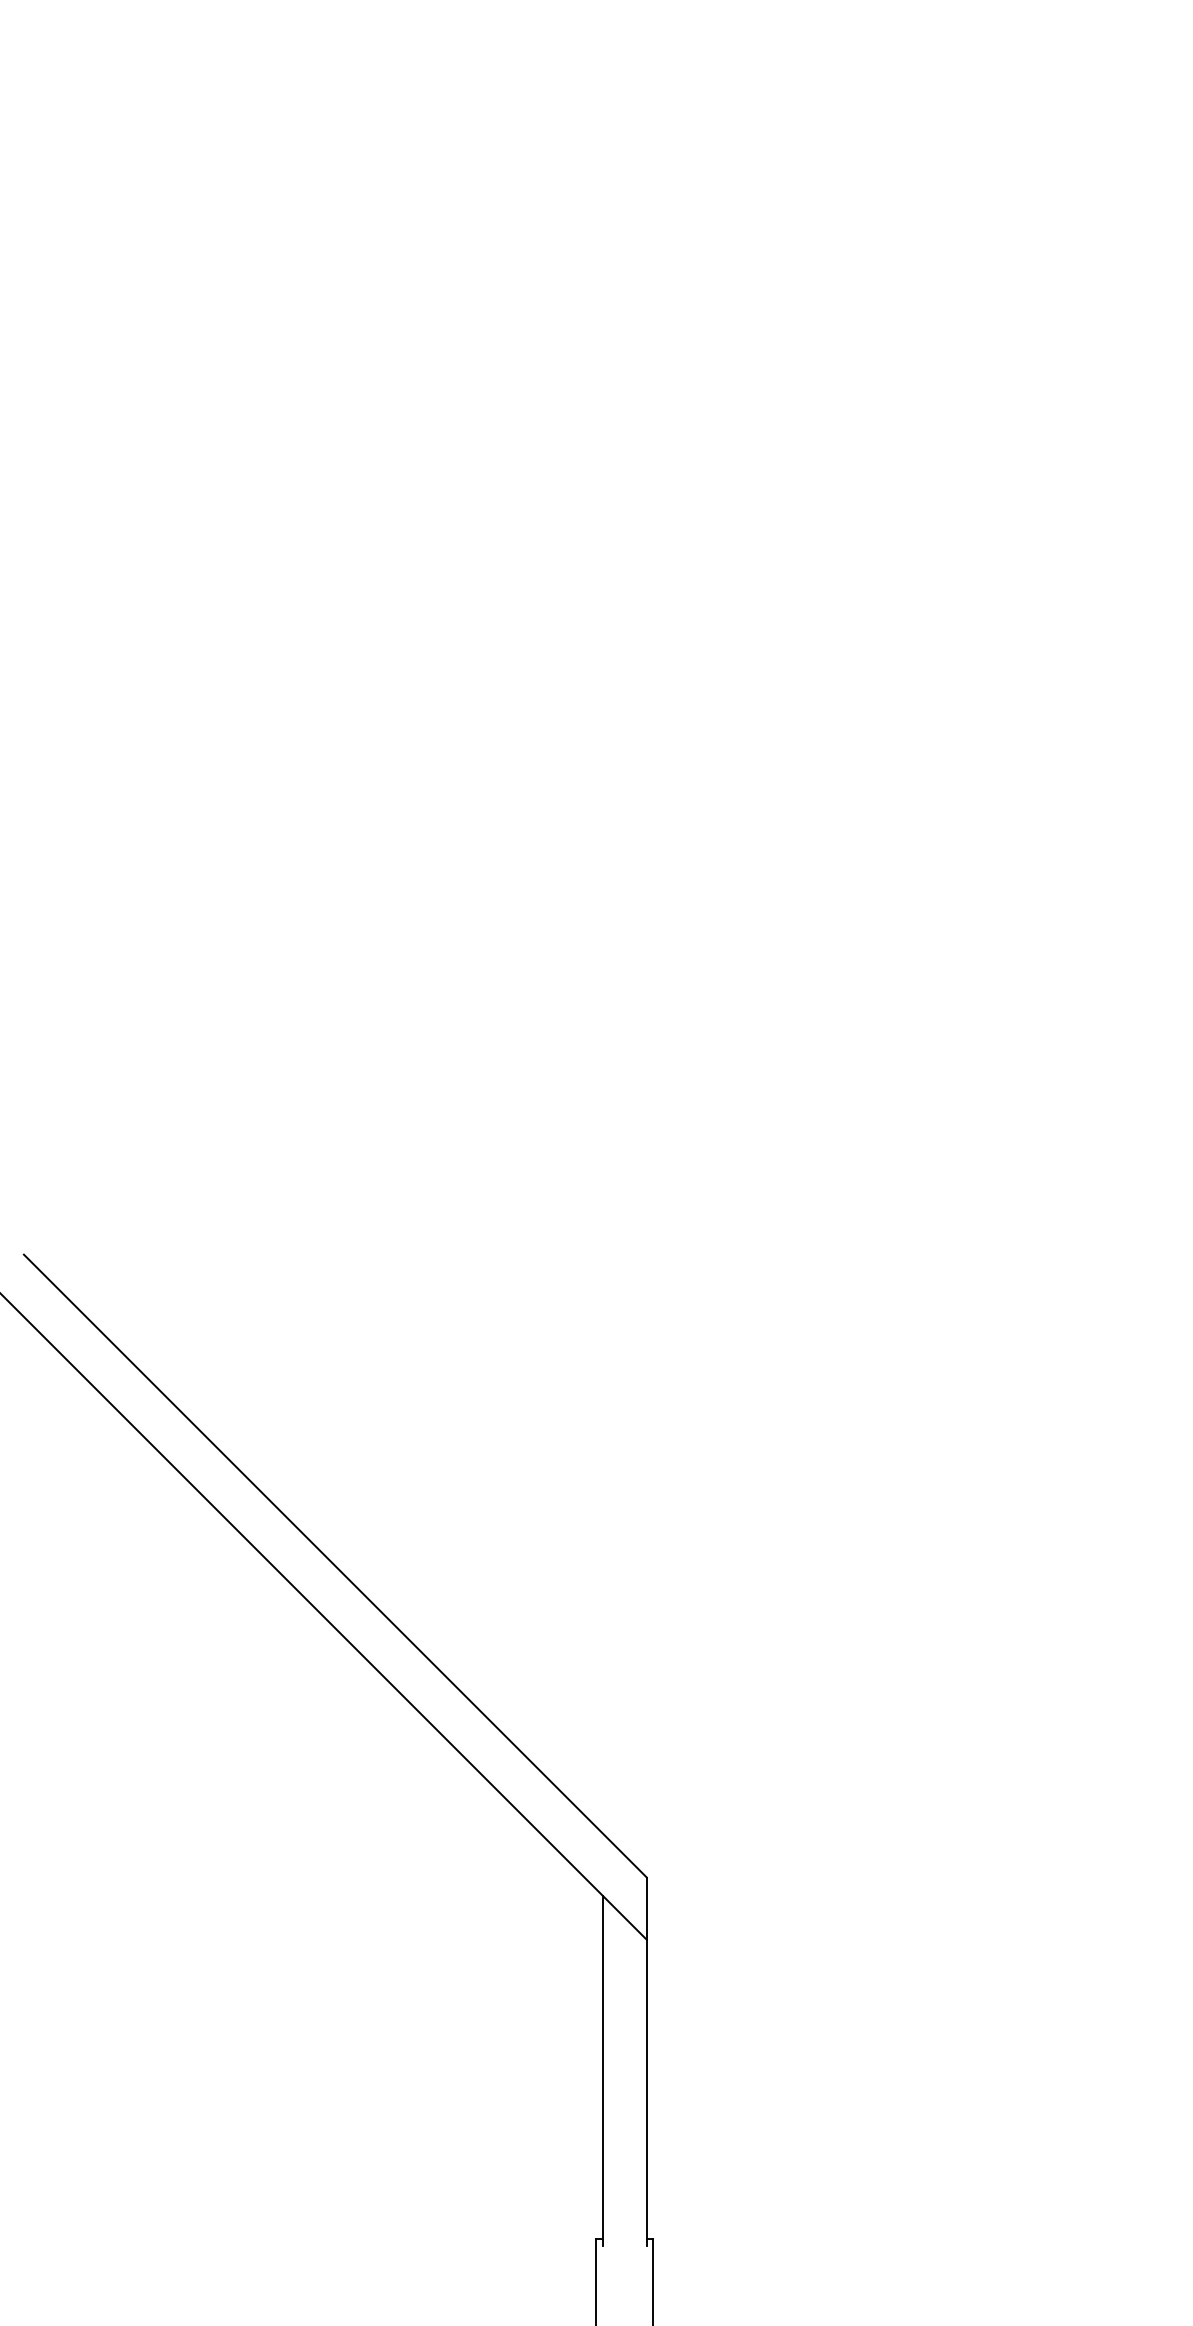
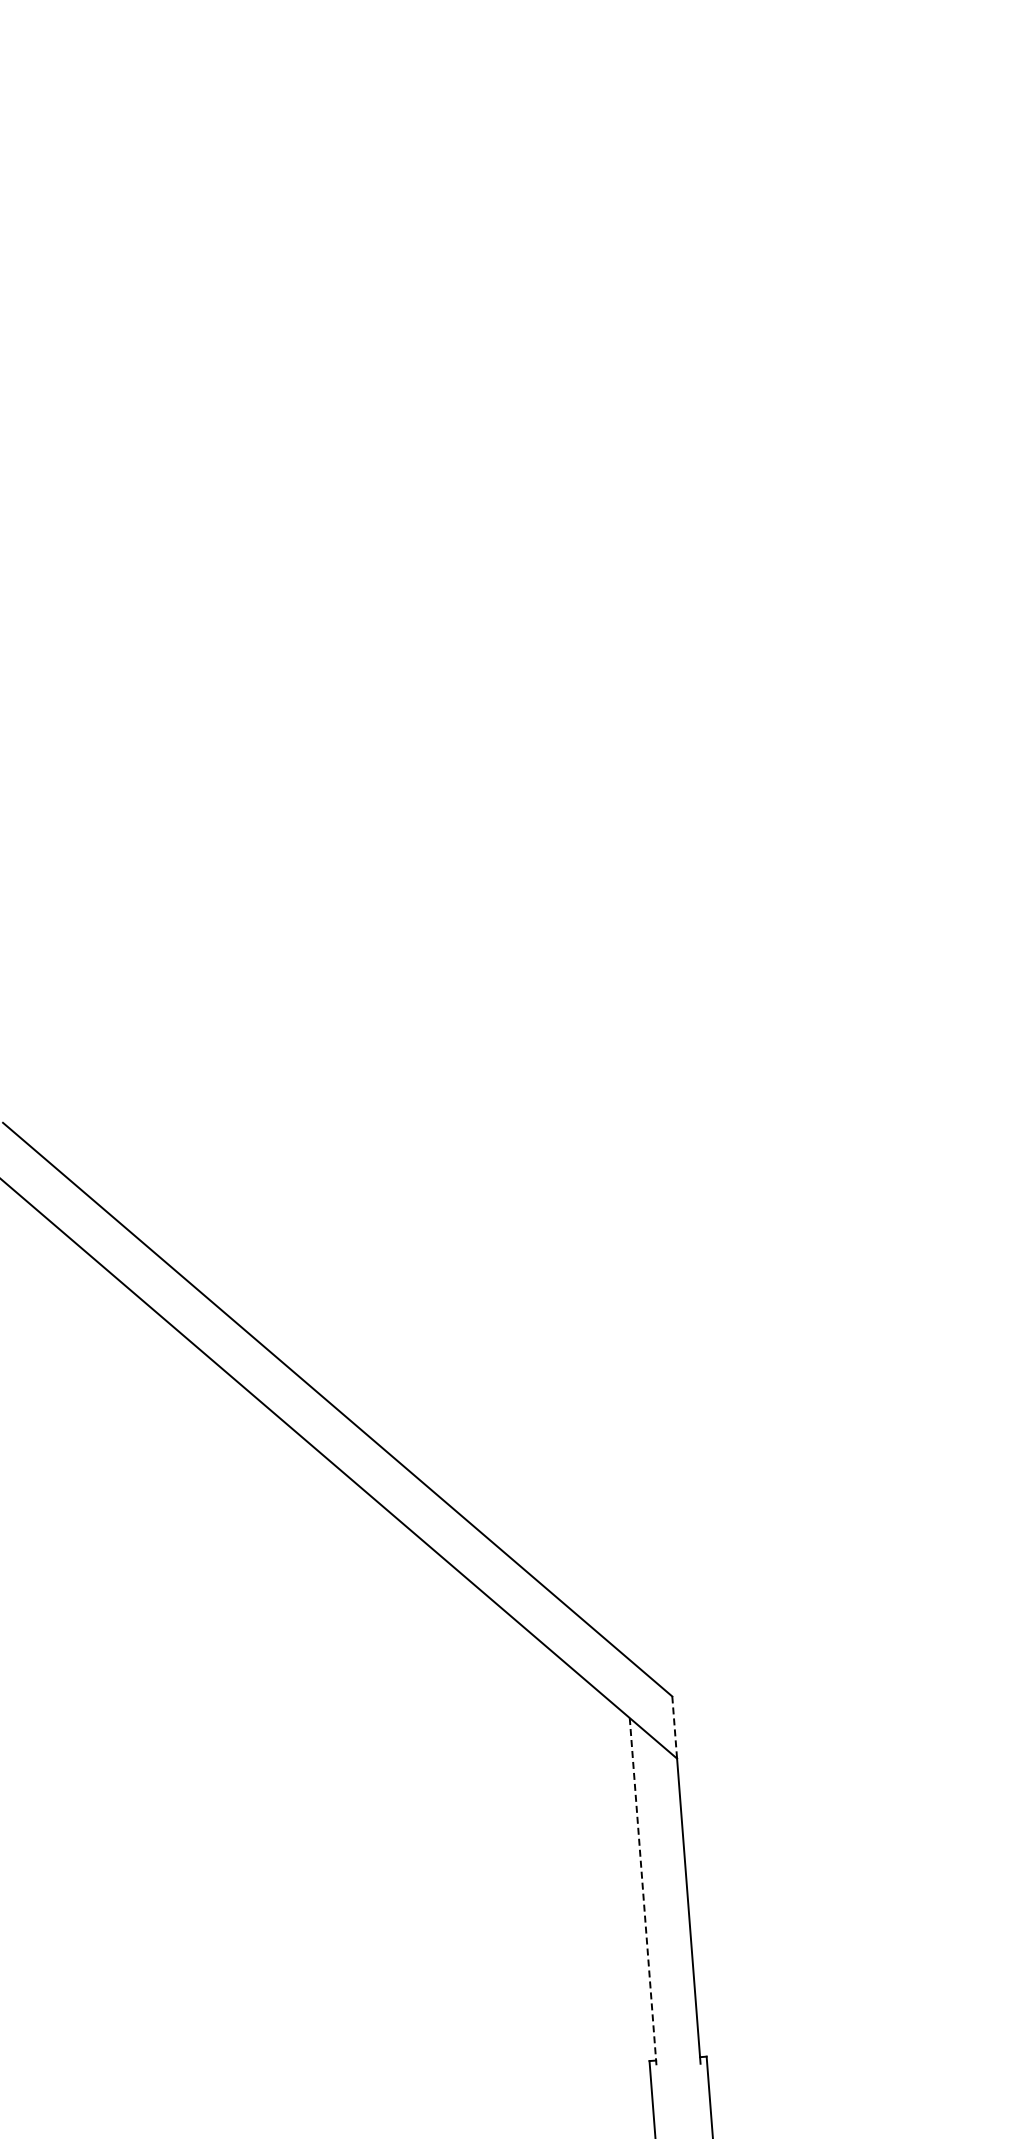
line: (646, 1909) -> (674, 1728), solid -> dashed
line: (602, 2070) -> (642, 1892), solid -> dashed

